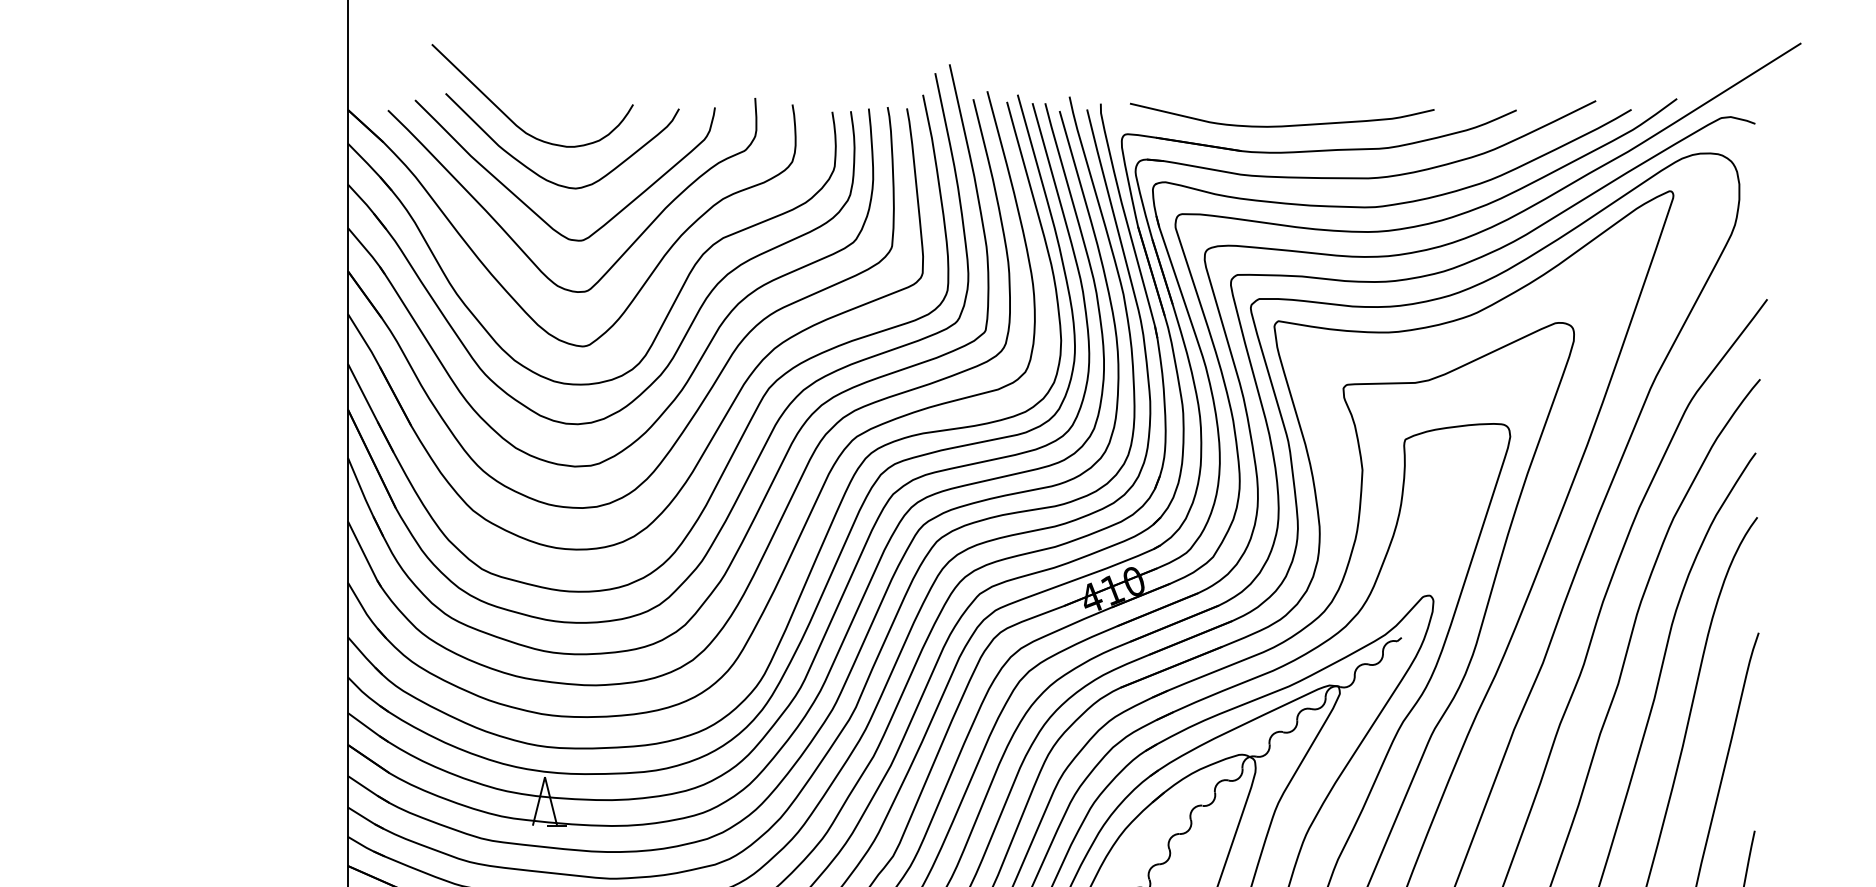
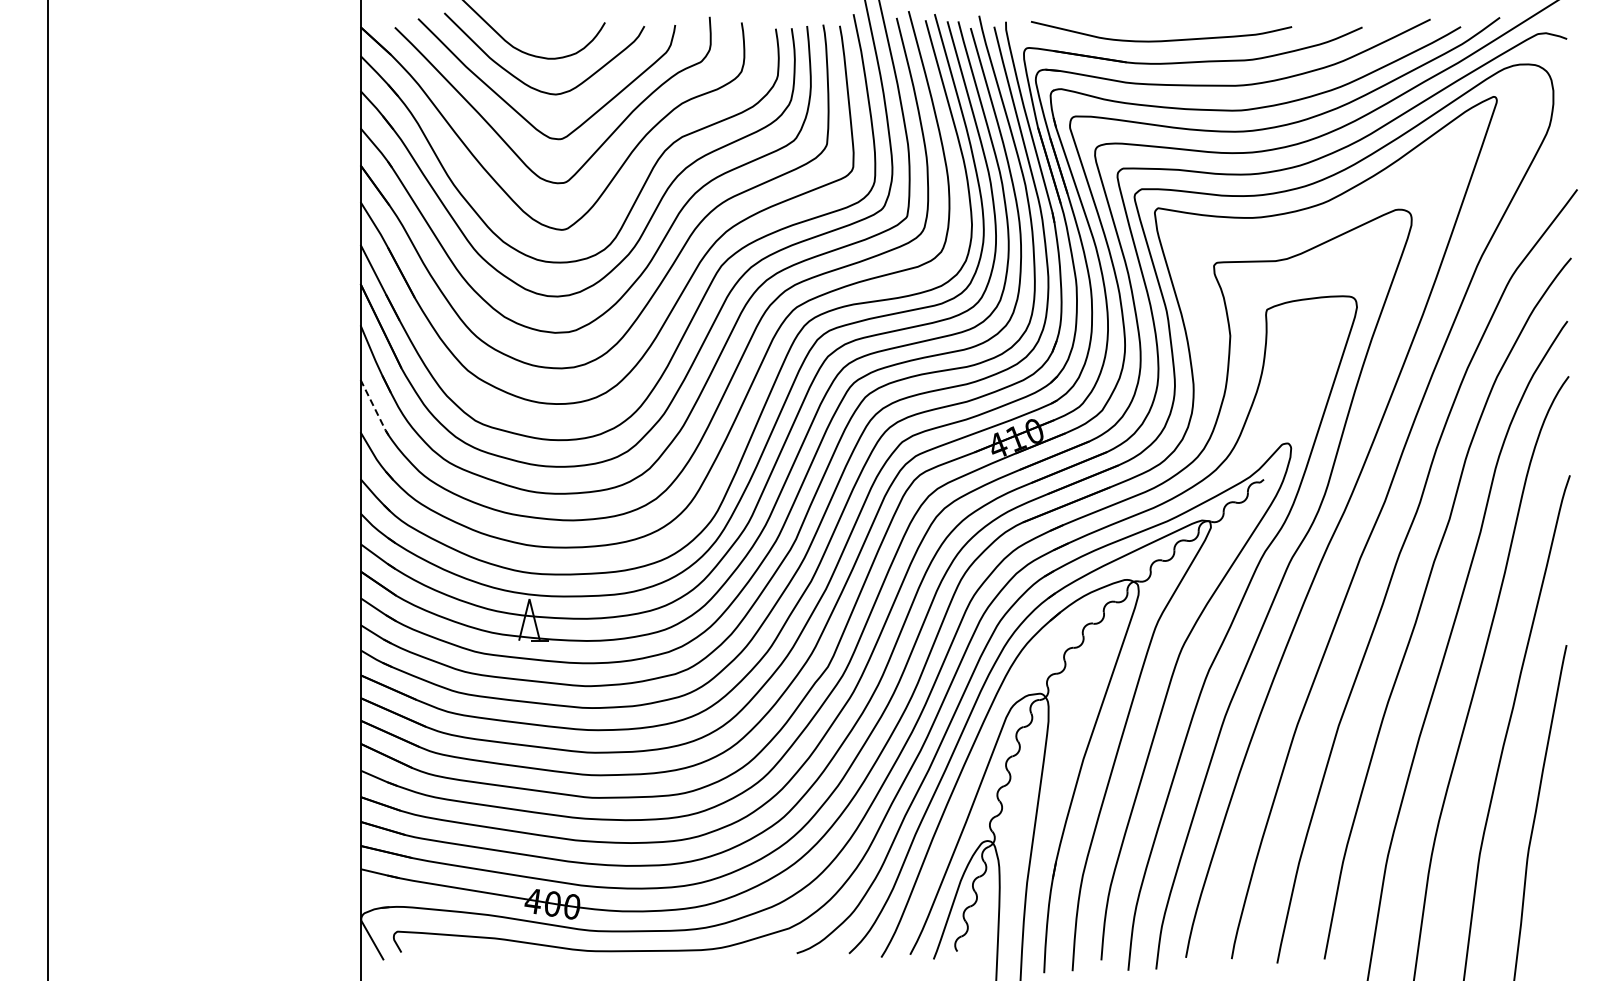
line: (365, 555) -> (375, 409), solid -> dashed

